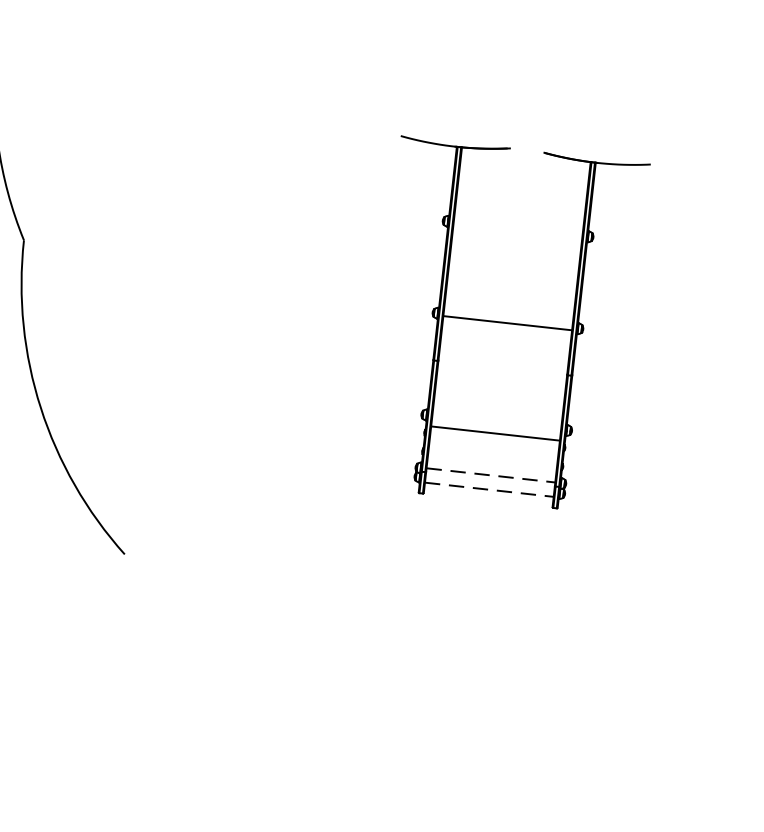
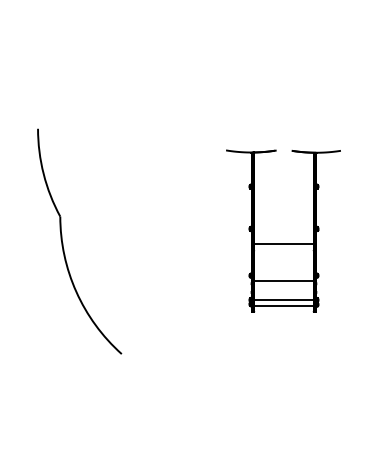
line: (506, 322) -> (283, 243), moved
line: (489, 474) -> (283, 299), dashed -> solid
line: (488, 489) -> (283, 306), dashed -> solid

